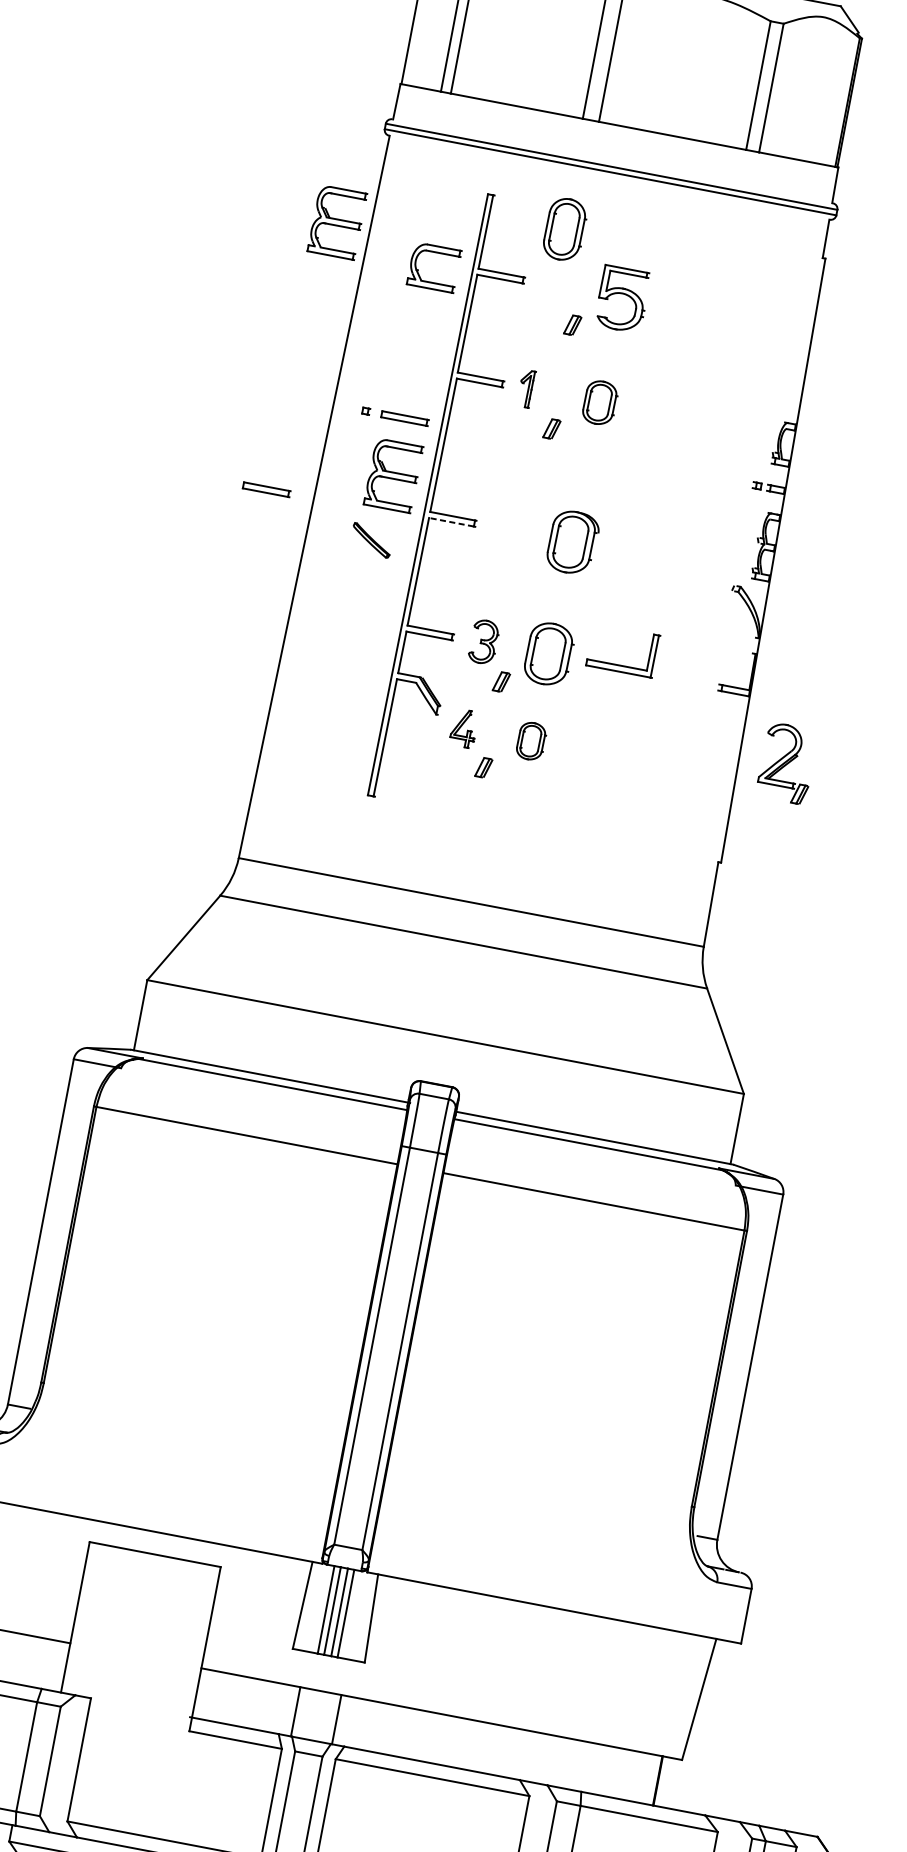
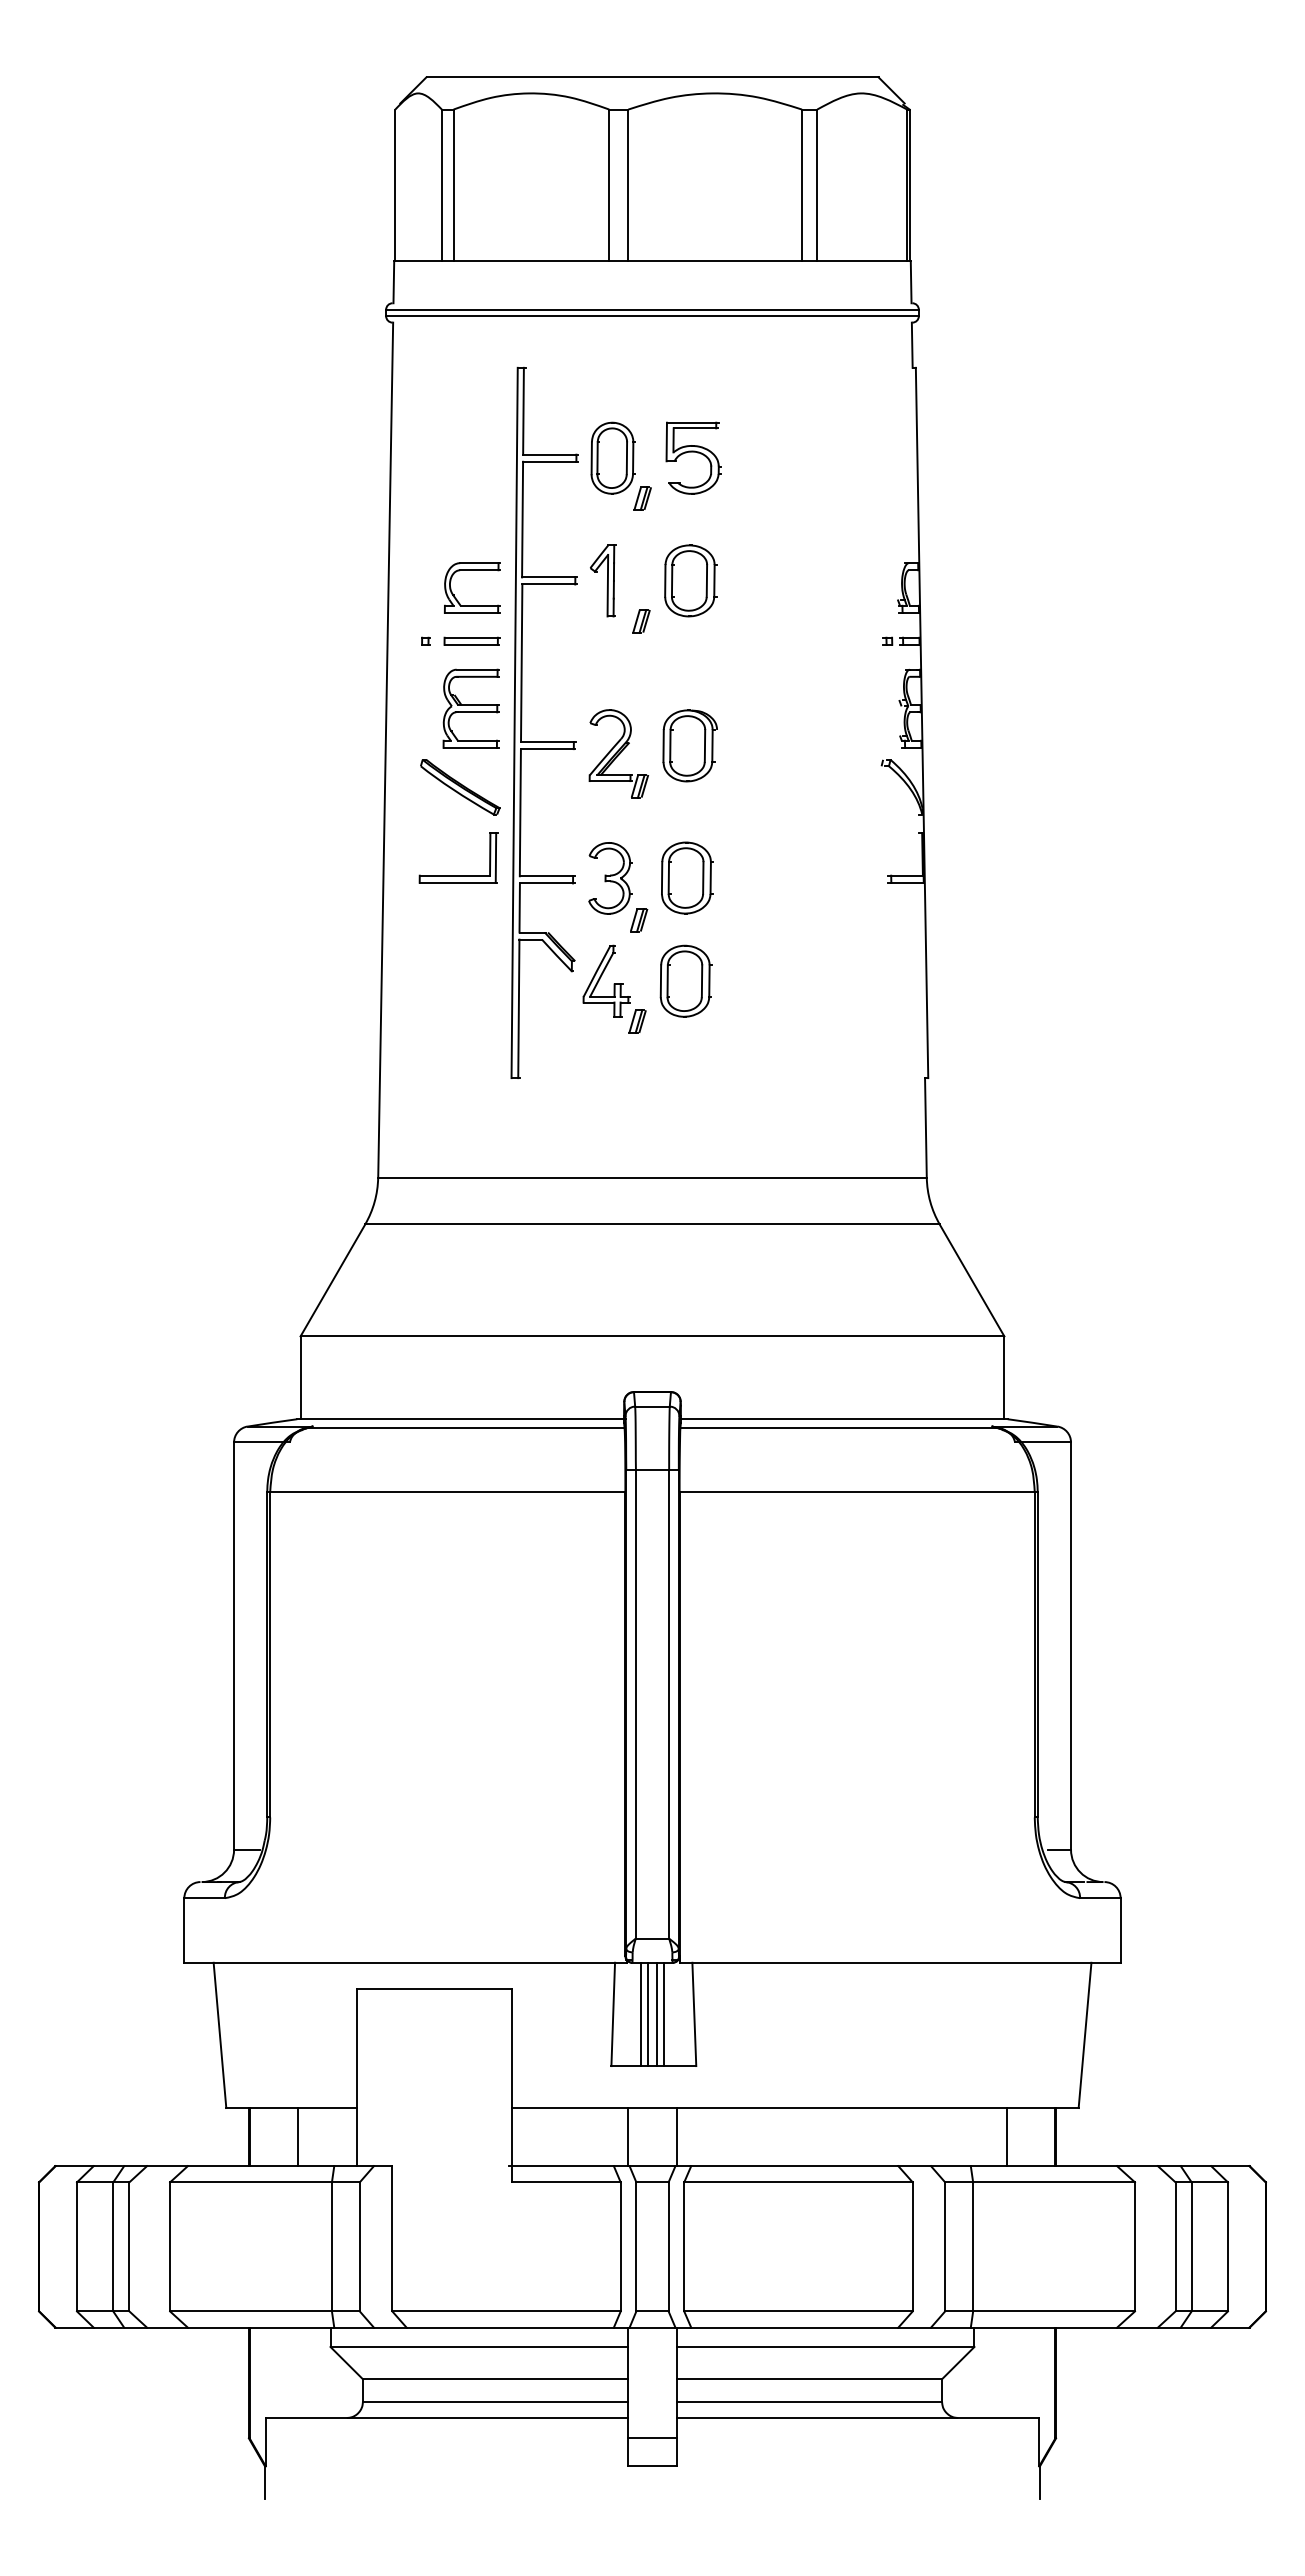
part: (336, 222) -> (351, 432), removed
part: (564, 228) -> (612, 457), moved
part: (437, 252) -> (472, 570), moved
part: (526, 388) -> (603, 580), size x1.67
part: (600, 402) -> (690, 580), size x1.43
part: (266, 489) -> (329, 751), removed
line: (450, 522) -> (546, 749), dashed -> solid
part: (371, 540) -> (460, 787), size x1.67
part: (484, 642) -> (610, 878), size x1.43
part: (620, 665) -> (458, 875), moved
part: (464, 727) -> (606, 980), size x1.67
part: (531, 740) -> (685, 980), size x1.67
part: (786, 763) -> (618, 753), moved
line: (16, 1658) -> (298, 2137), added
line: (616, 1773) -> (1006, 2137), added

